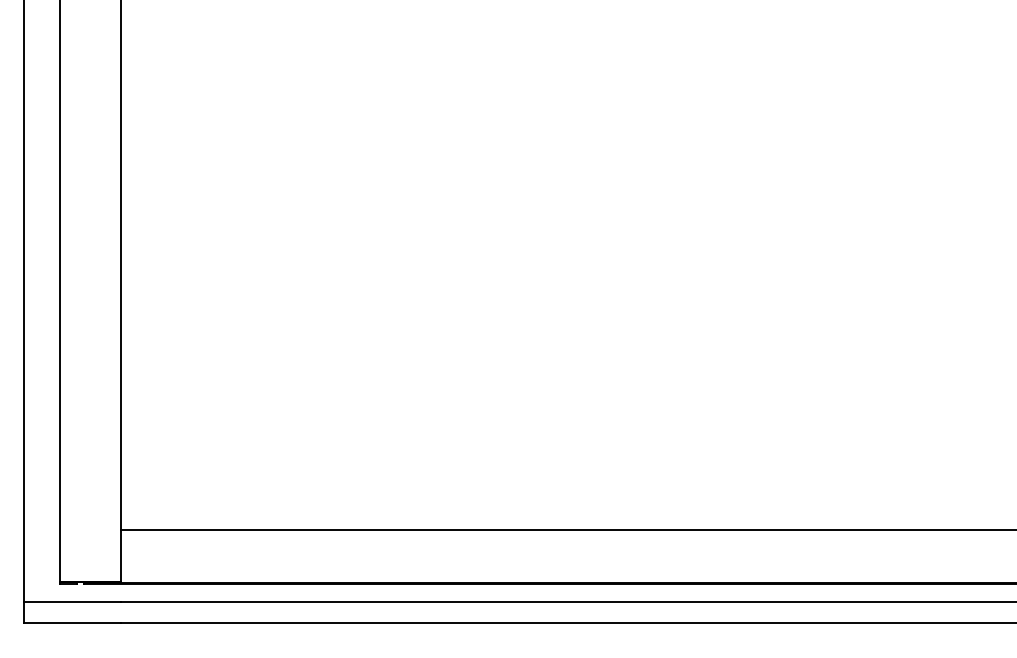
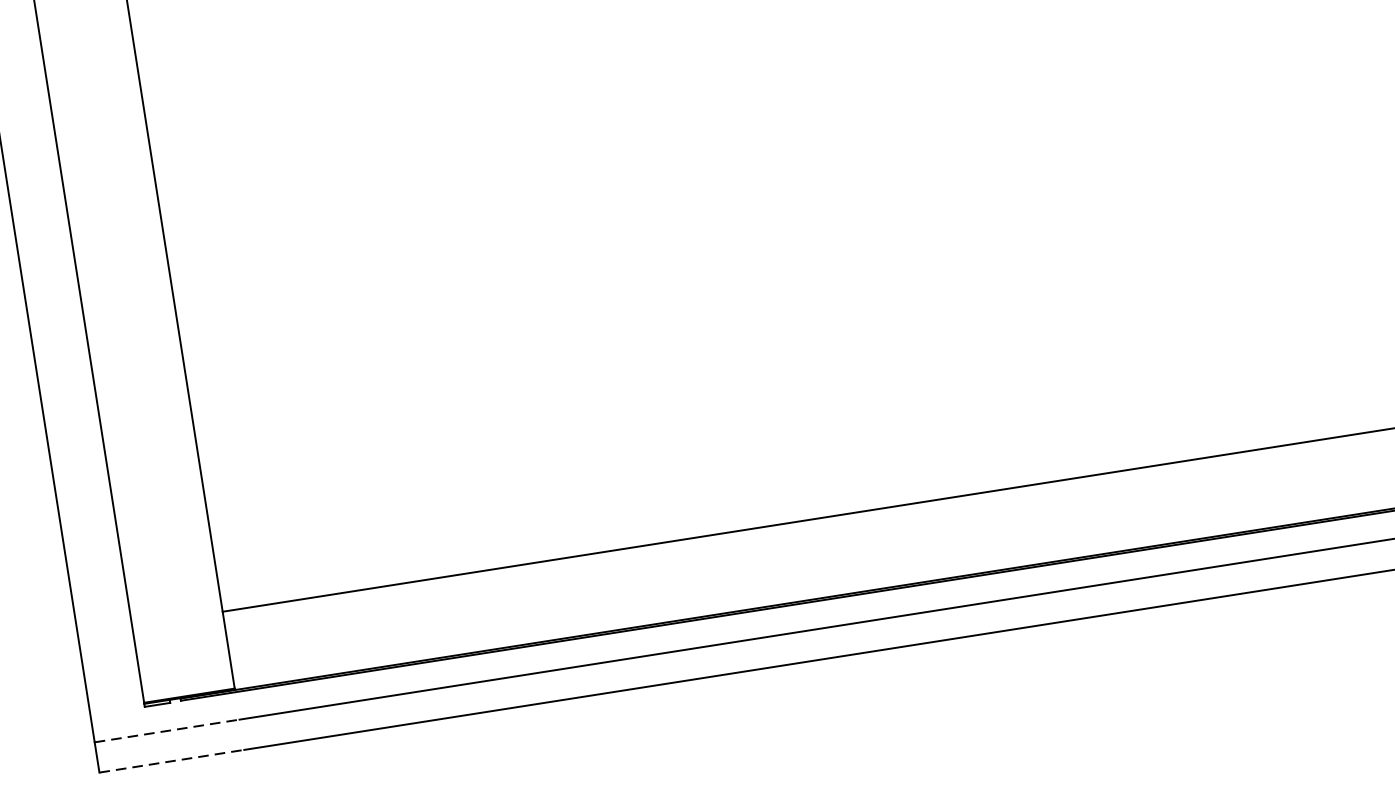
line: (72, 602) -> (167, 730), solid -> dashed
line: (72, 622) -> (172, 760), solid -> dashed

